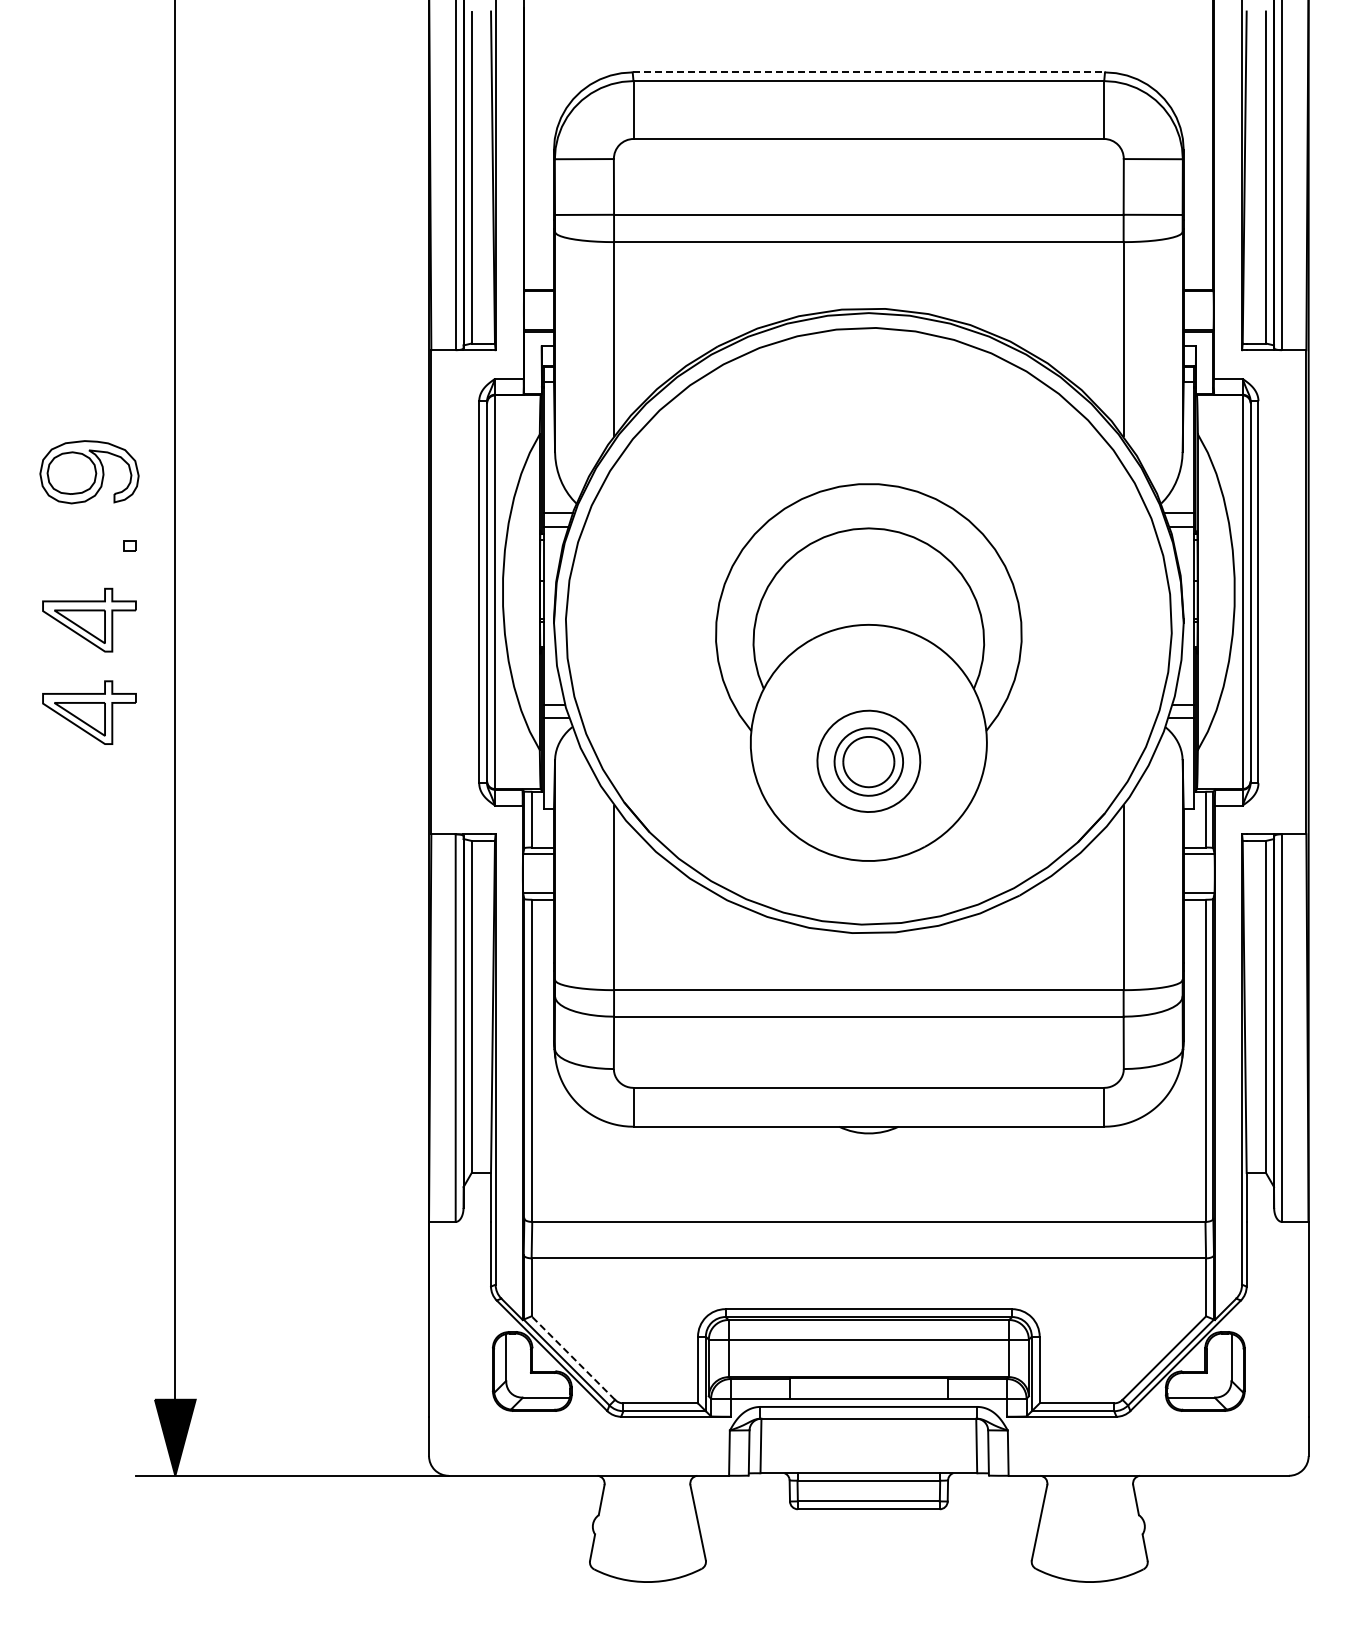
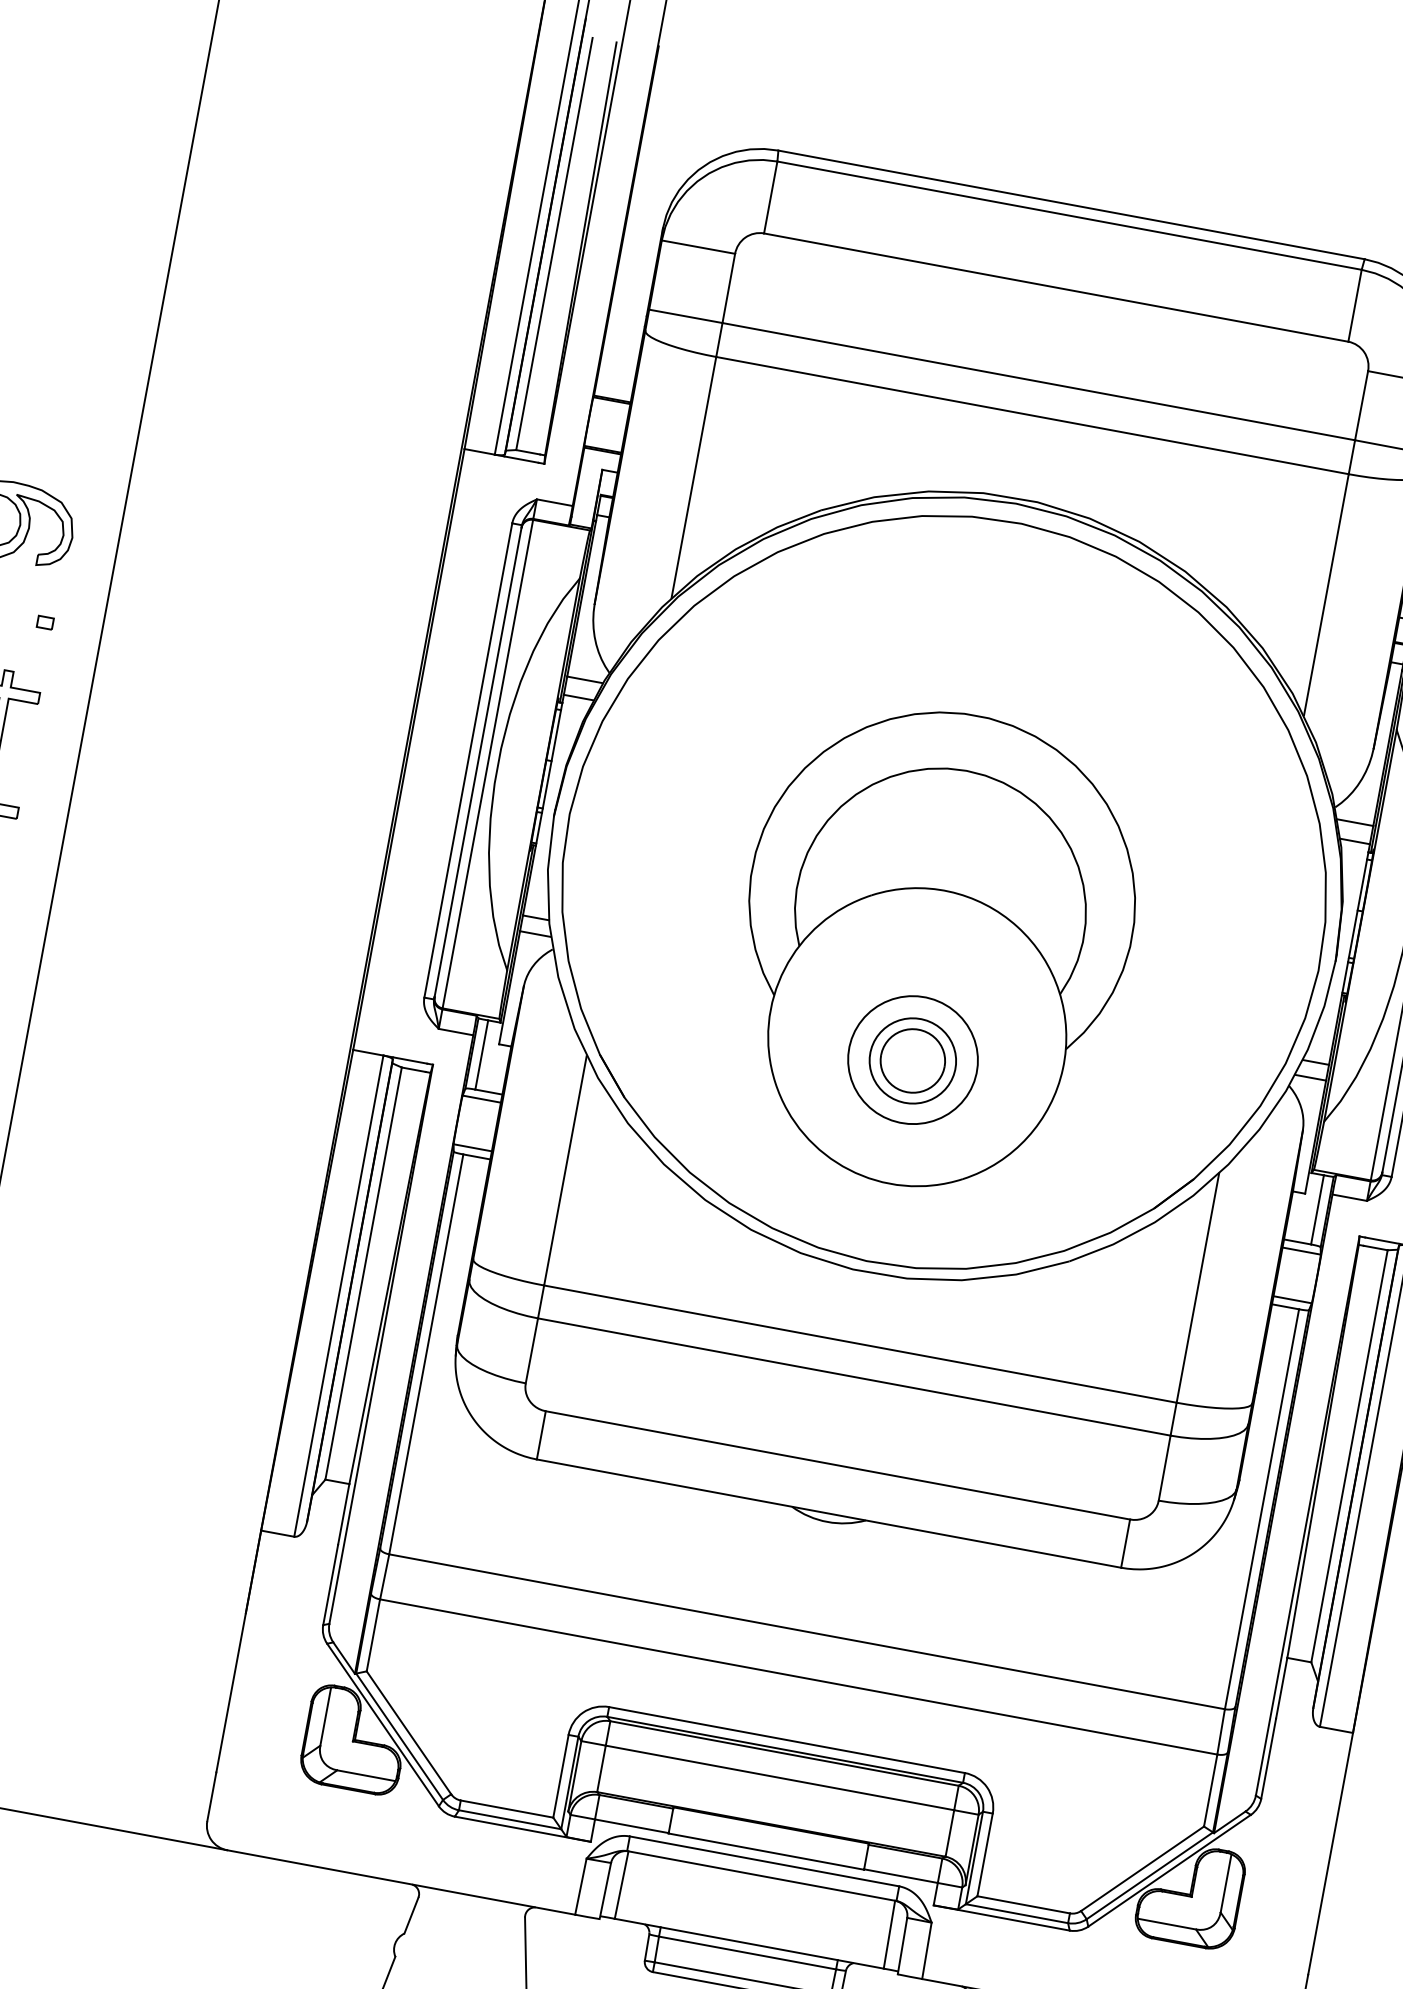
line: (869, 72) -> (1072, 205), dashed -> solid
line: (573, 1357) -> (409, 1732), dashed -> solid

